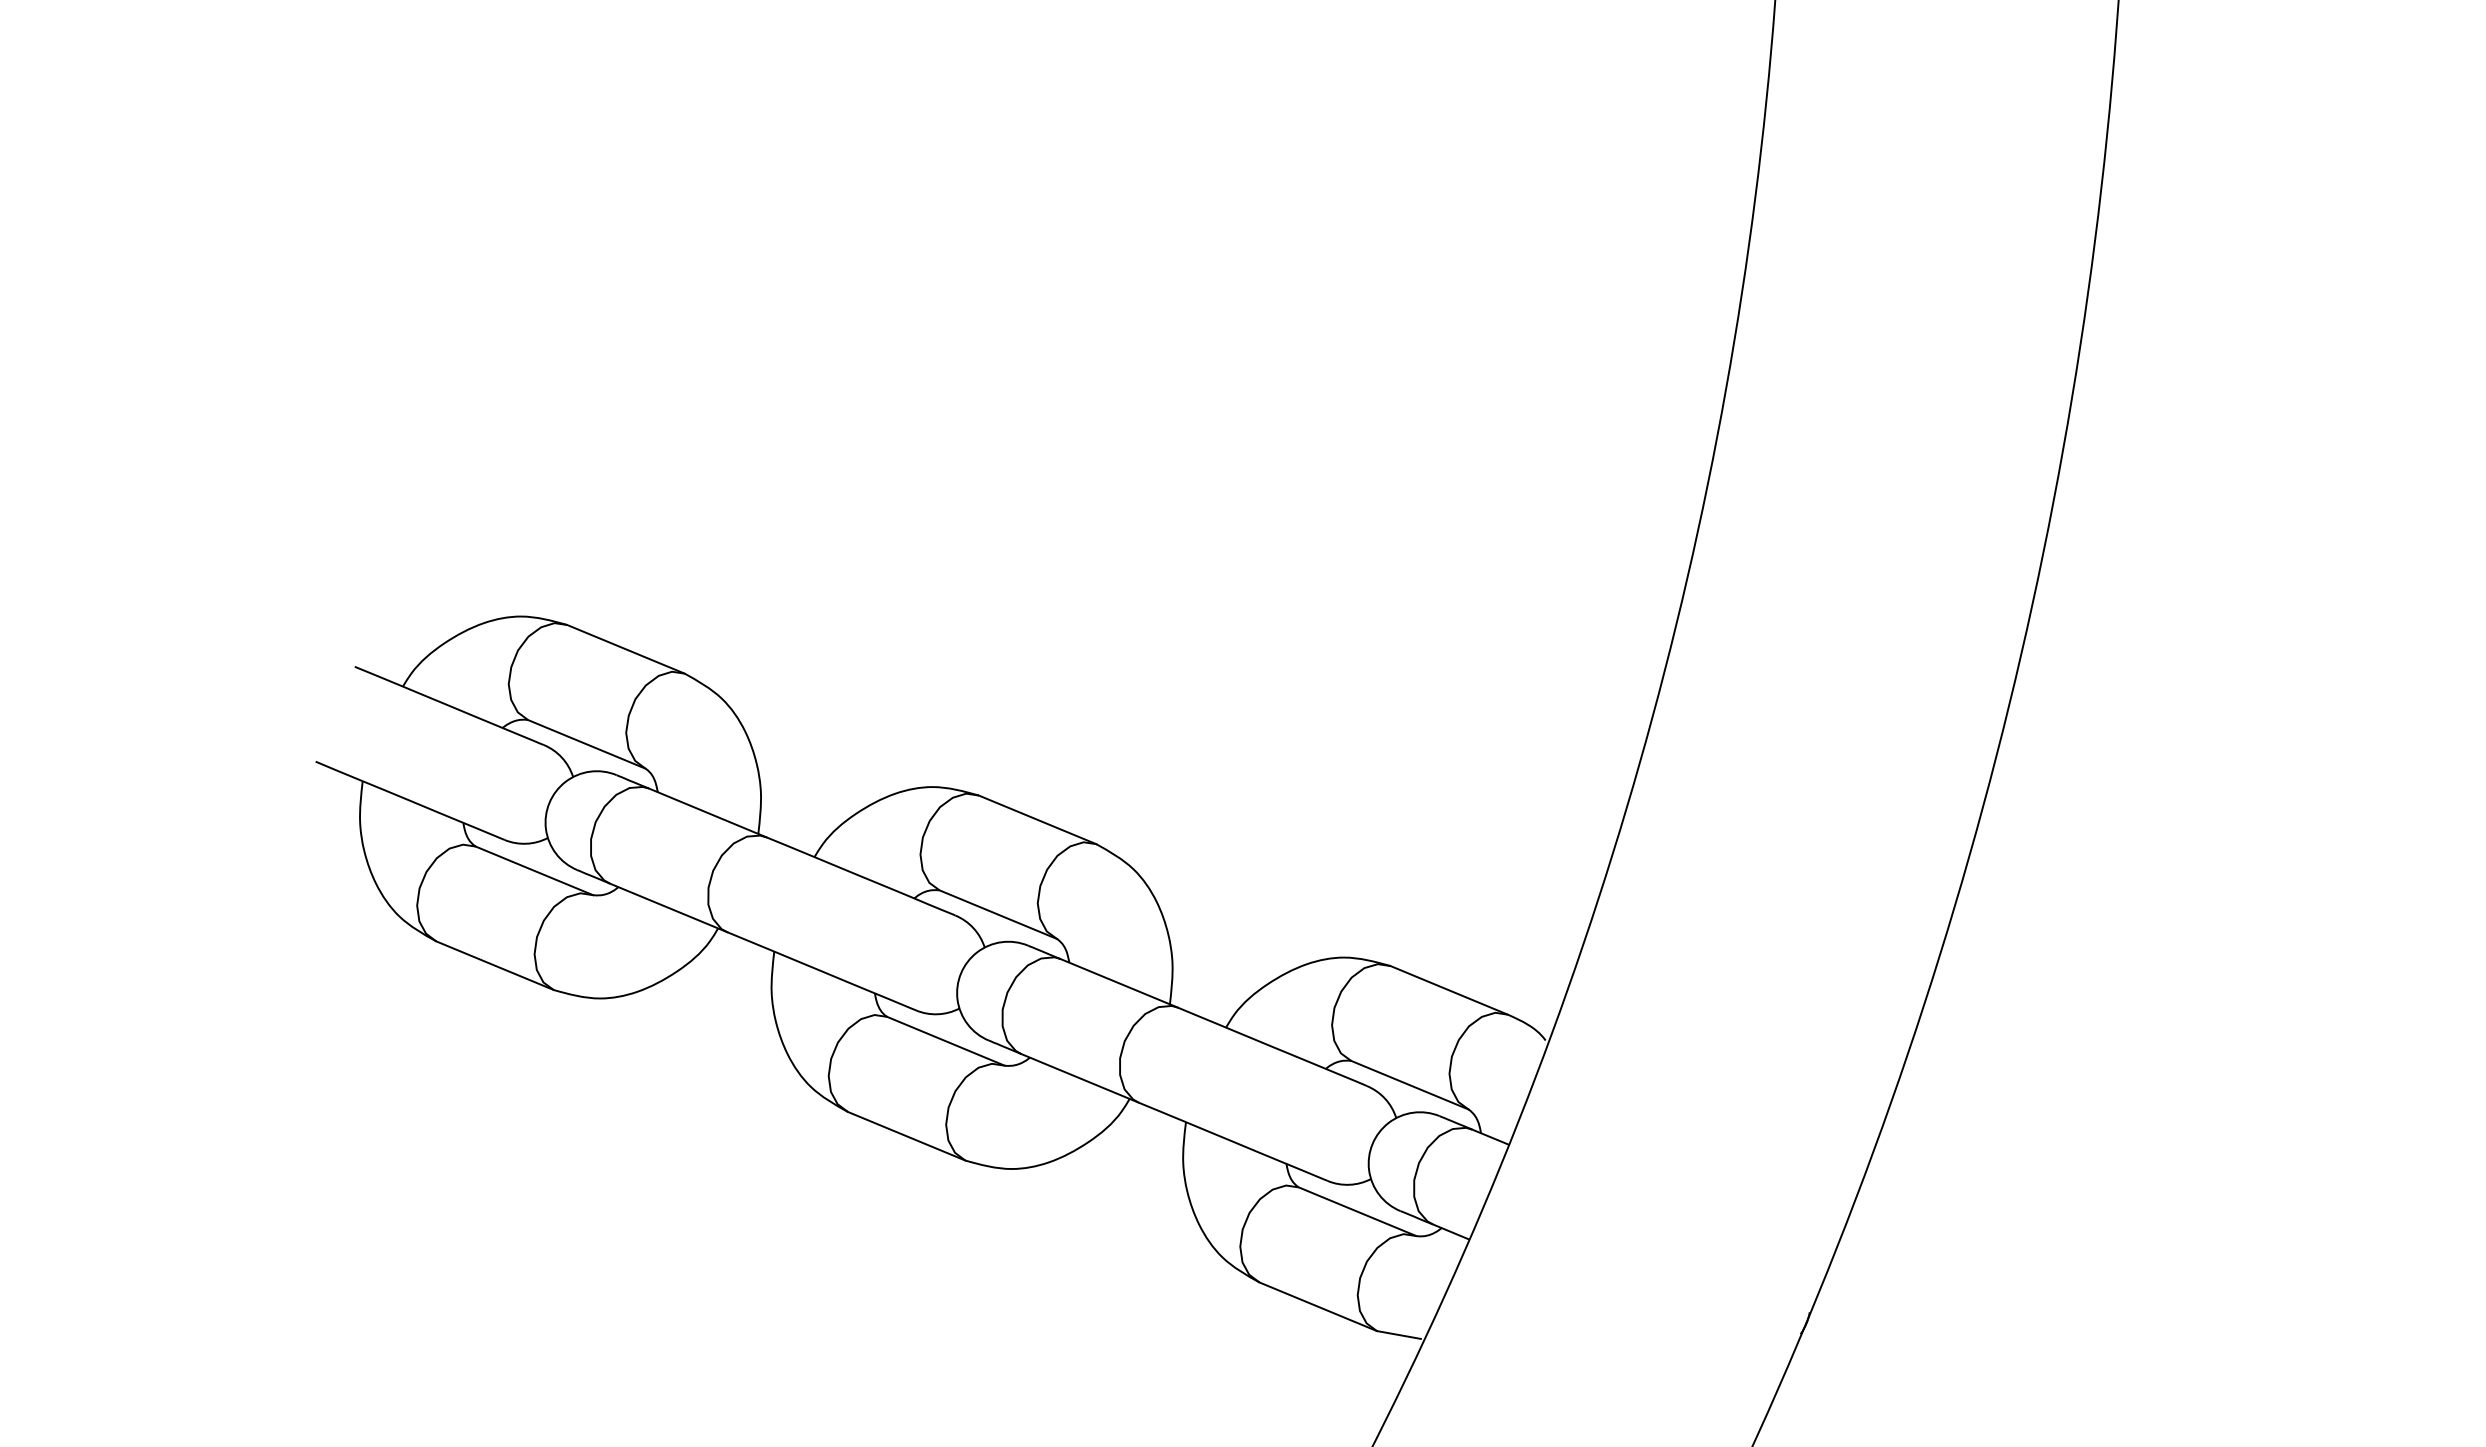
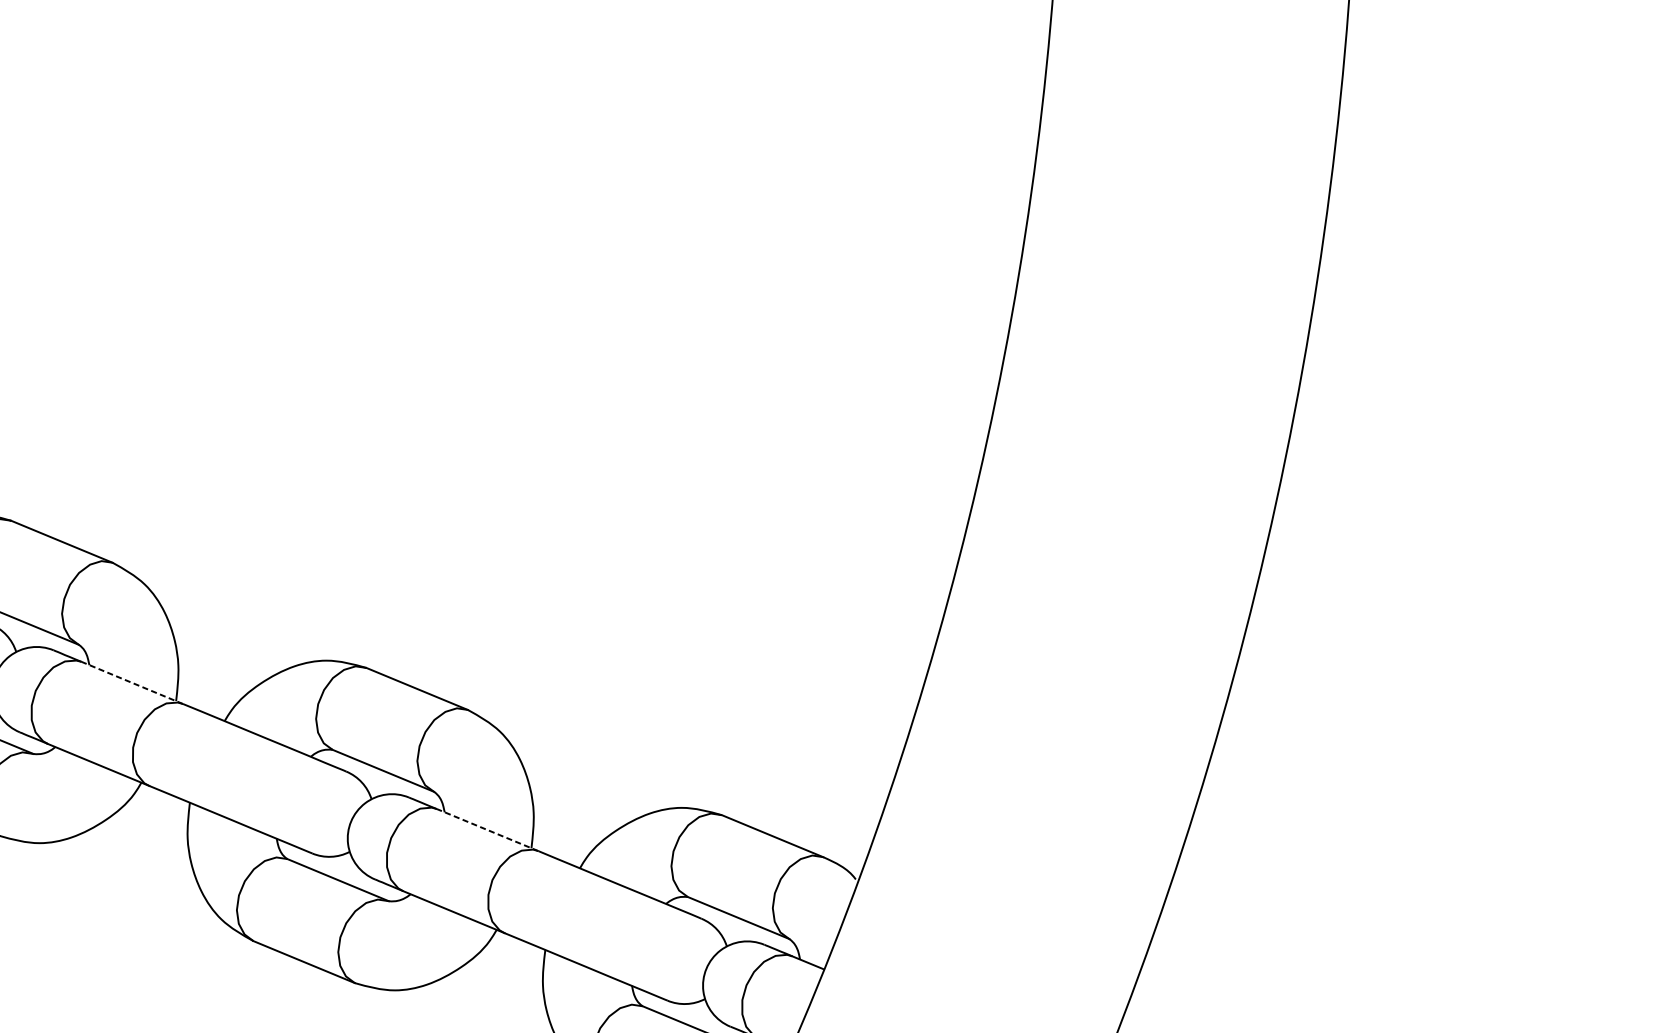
line: (707, 812) -> (132, 682), solid -> dashed
line: (1119, 983) -> (487, 830), solid -> dashed

